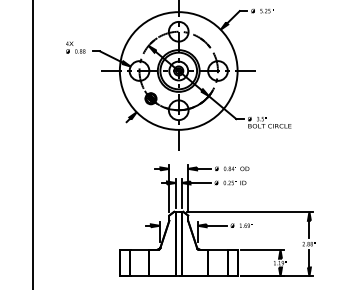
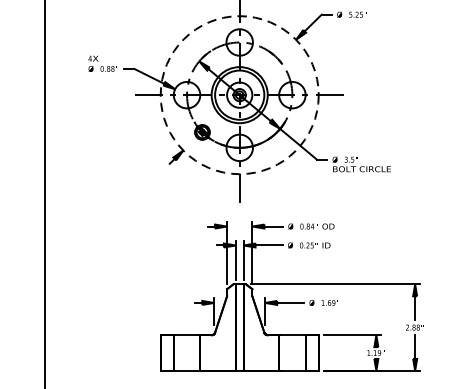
circle: (178, 70) -> (239, 94), solid -> dashed

